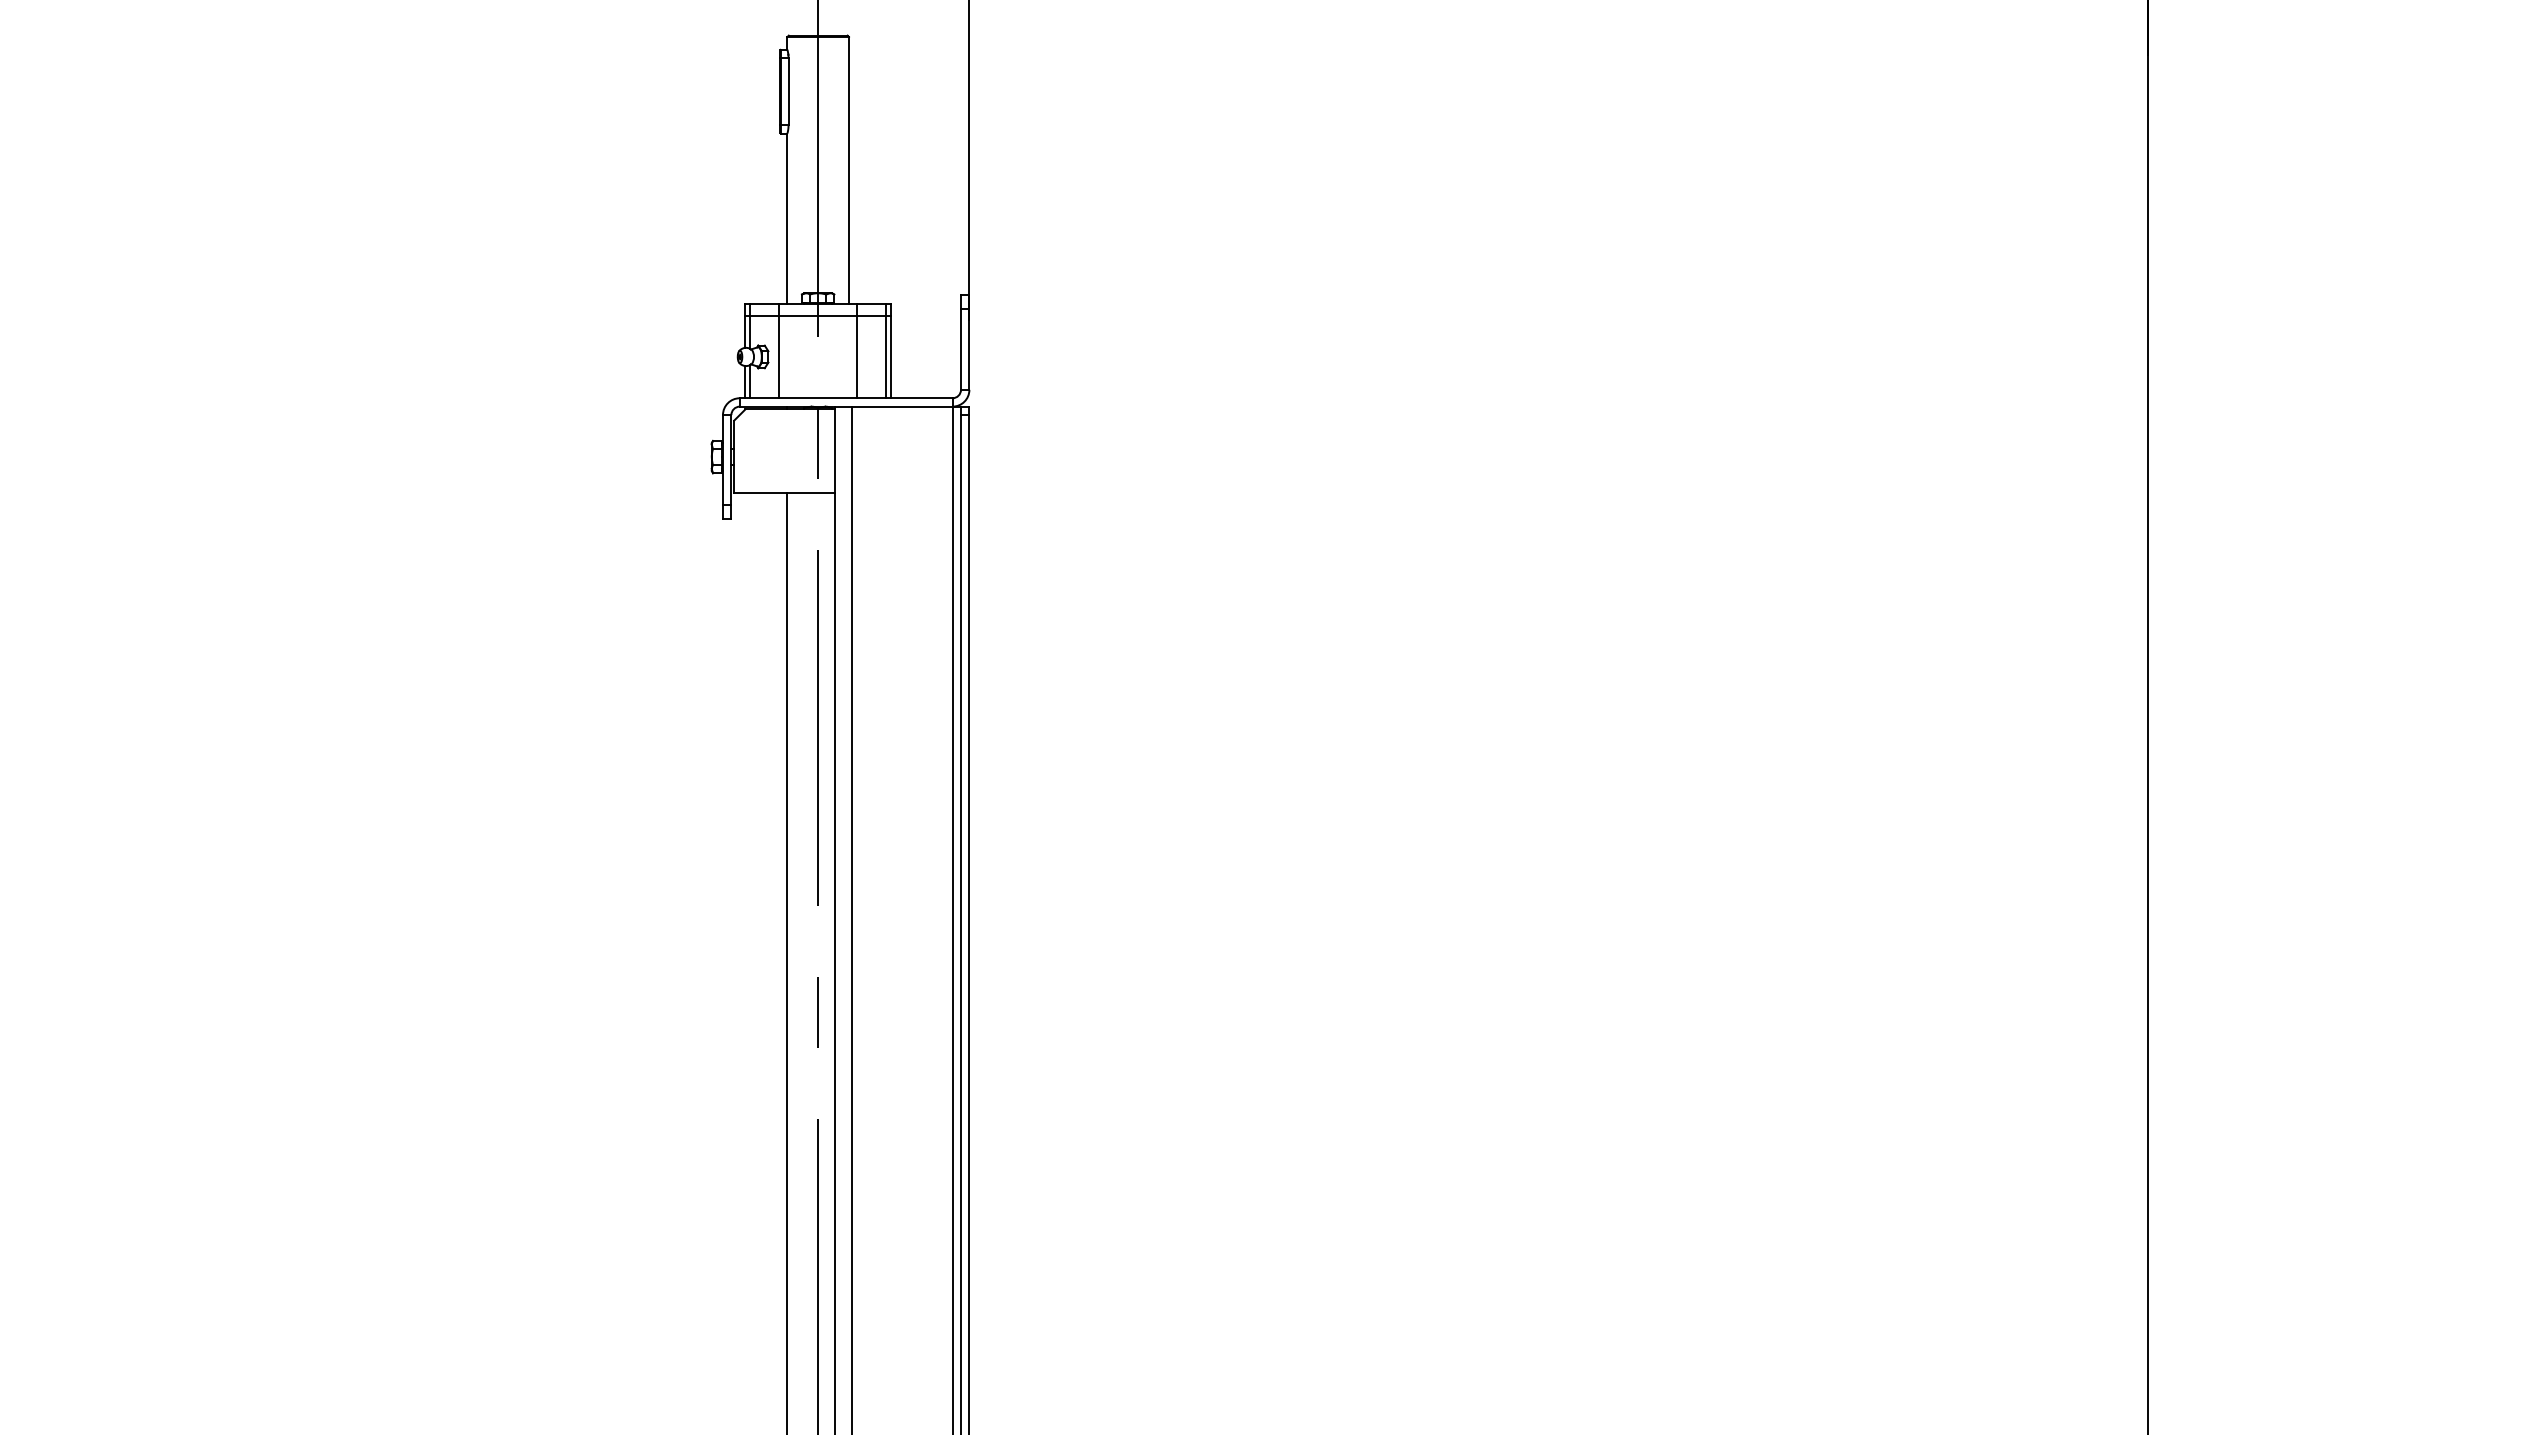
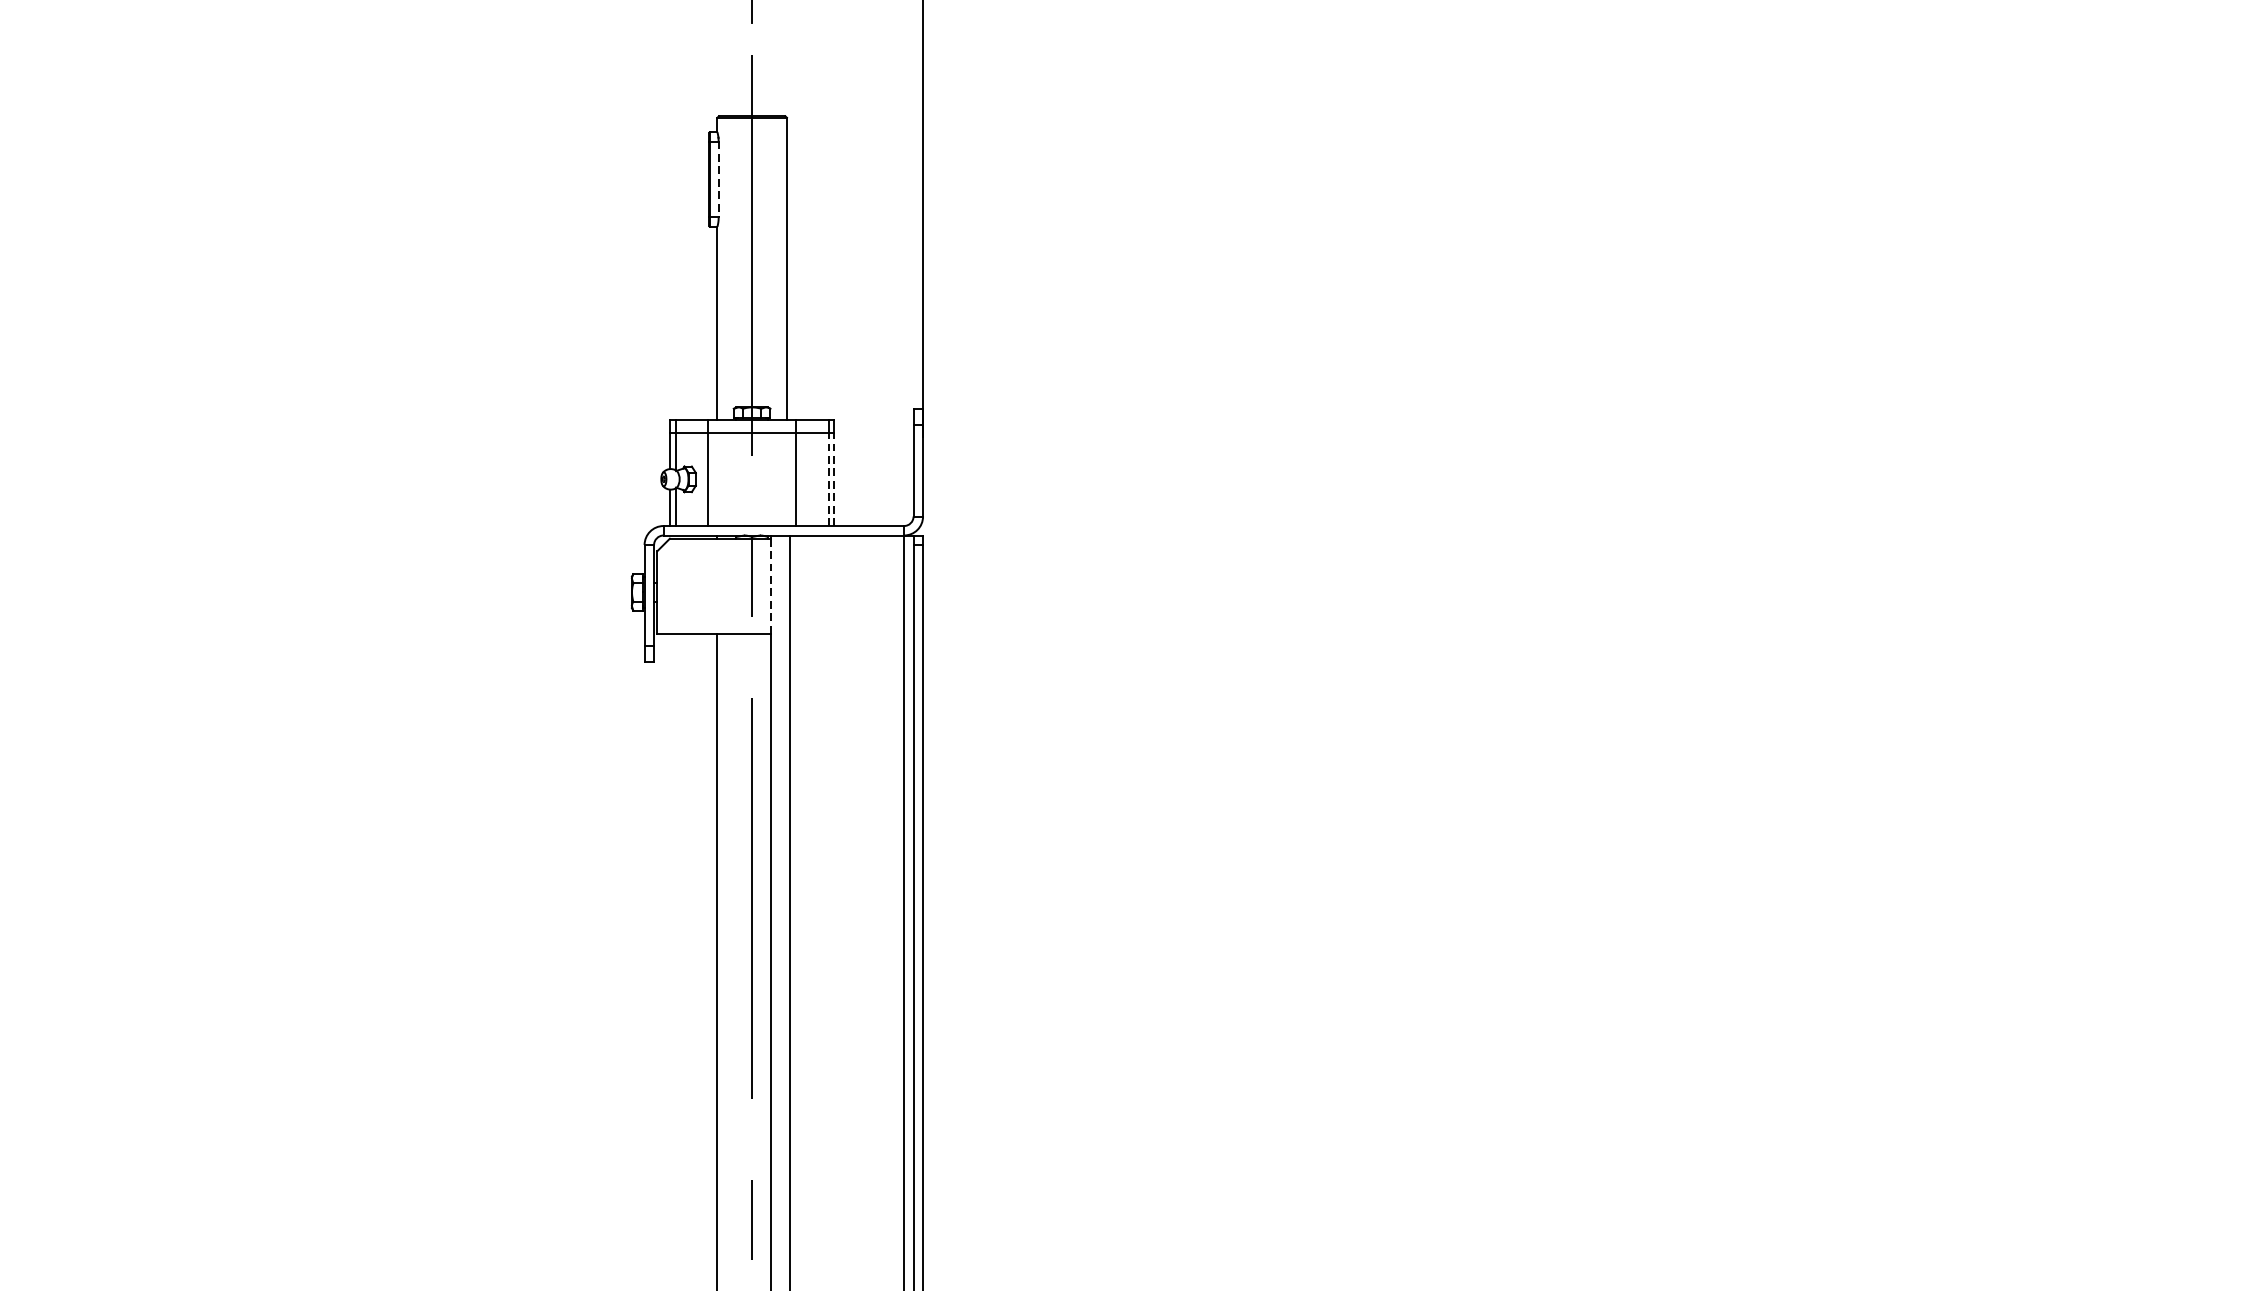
line: (788, 91) -> (718, 179), solid -> dashed
line: (885, 356) -> (828, 478), solid -> dashed
line: (891, 356) -> (835, 478), solid -> dashed
line: (835, 450) -> (771, 585), solid -> dashed

